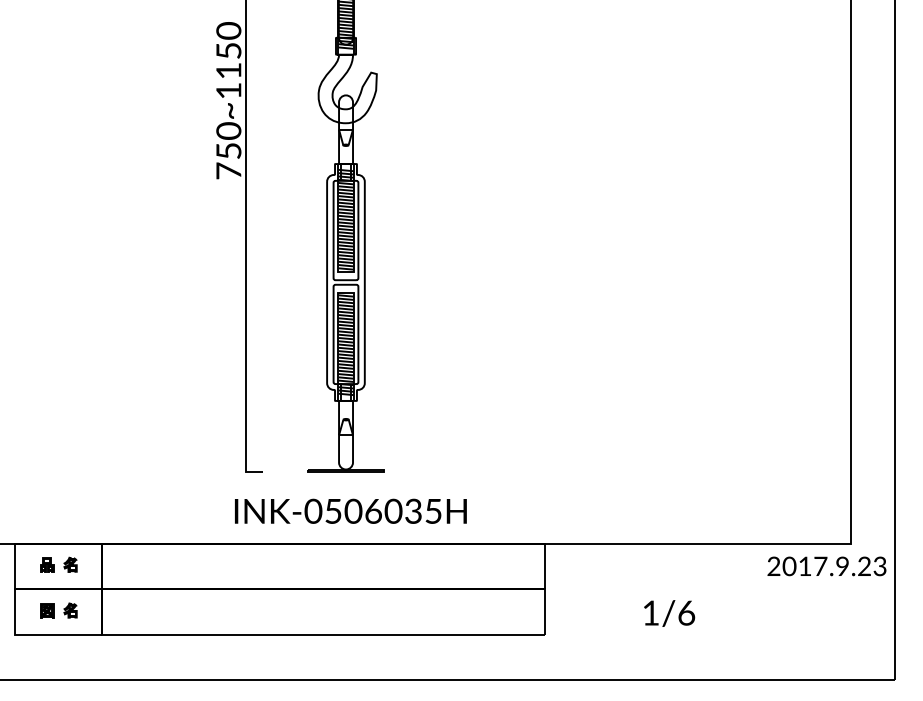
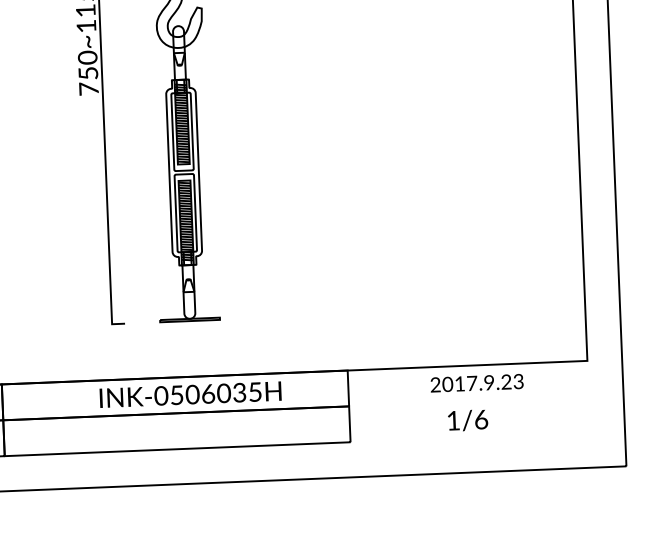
text: (350, 510) -> (190, 394), moved
text: (826, 566) -> (476, 383), moved
text: (669, 613) -> (468, 420), moved

